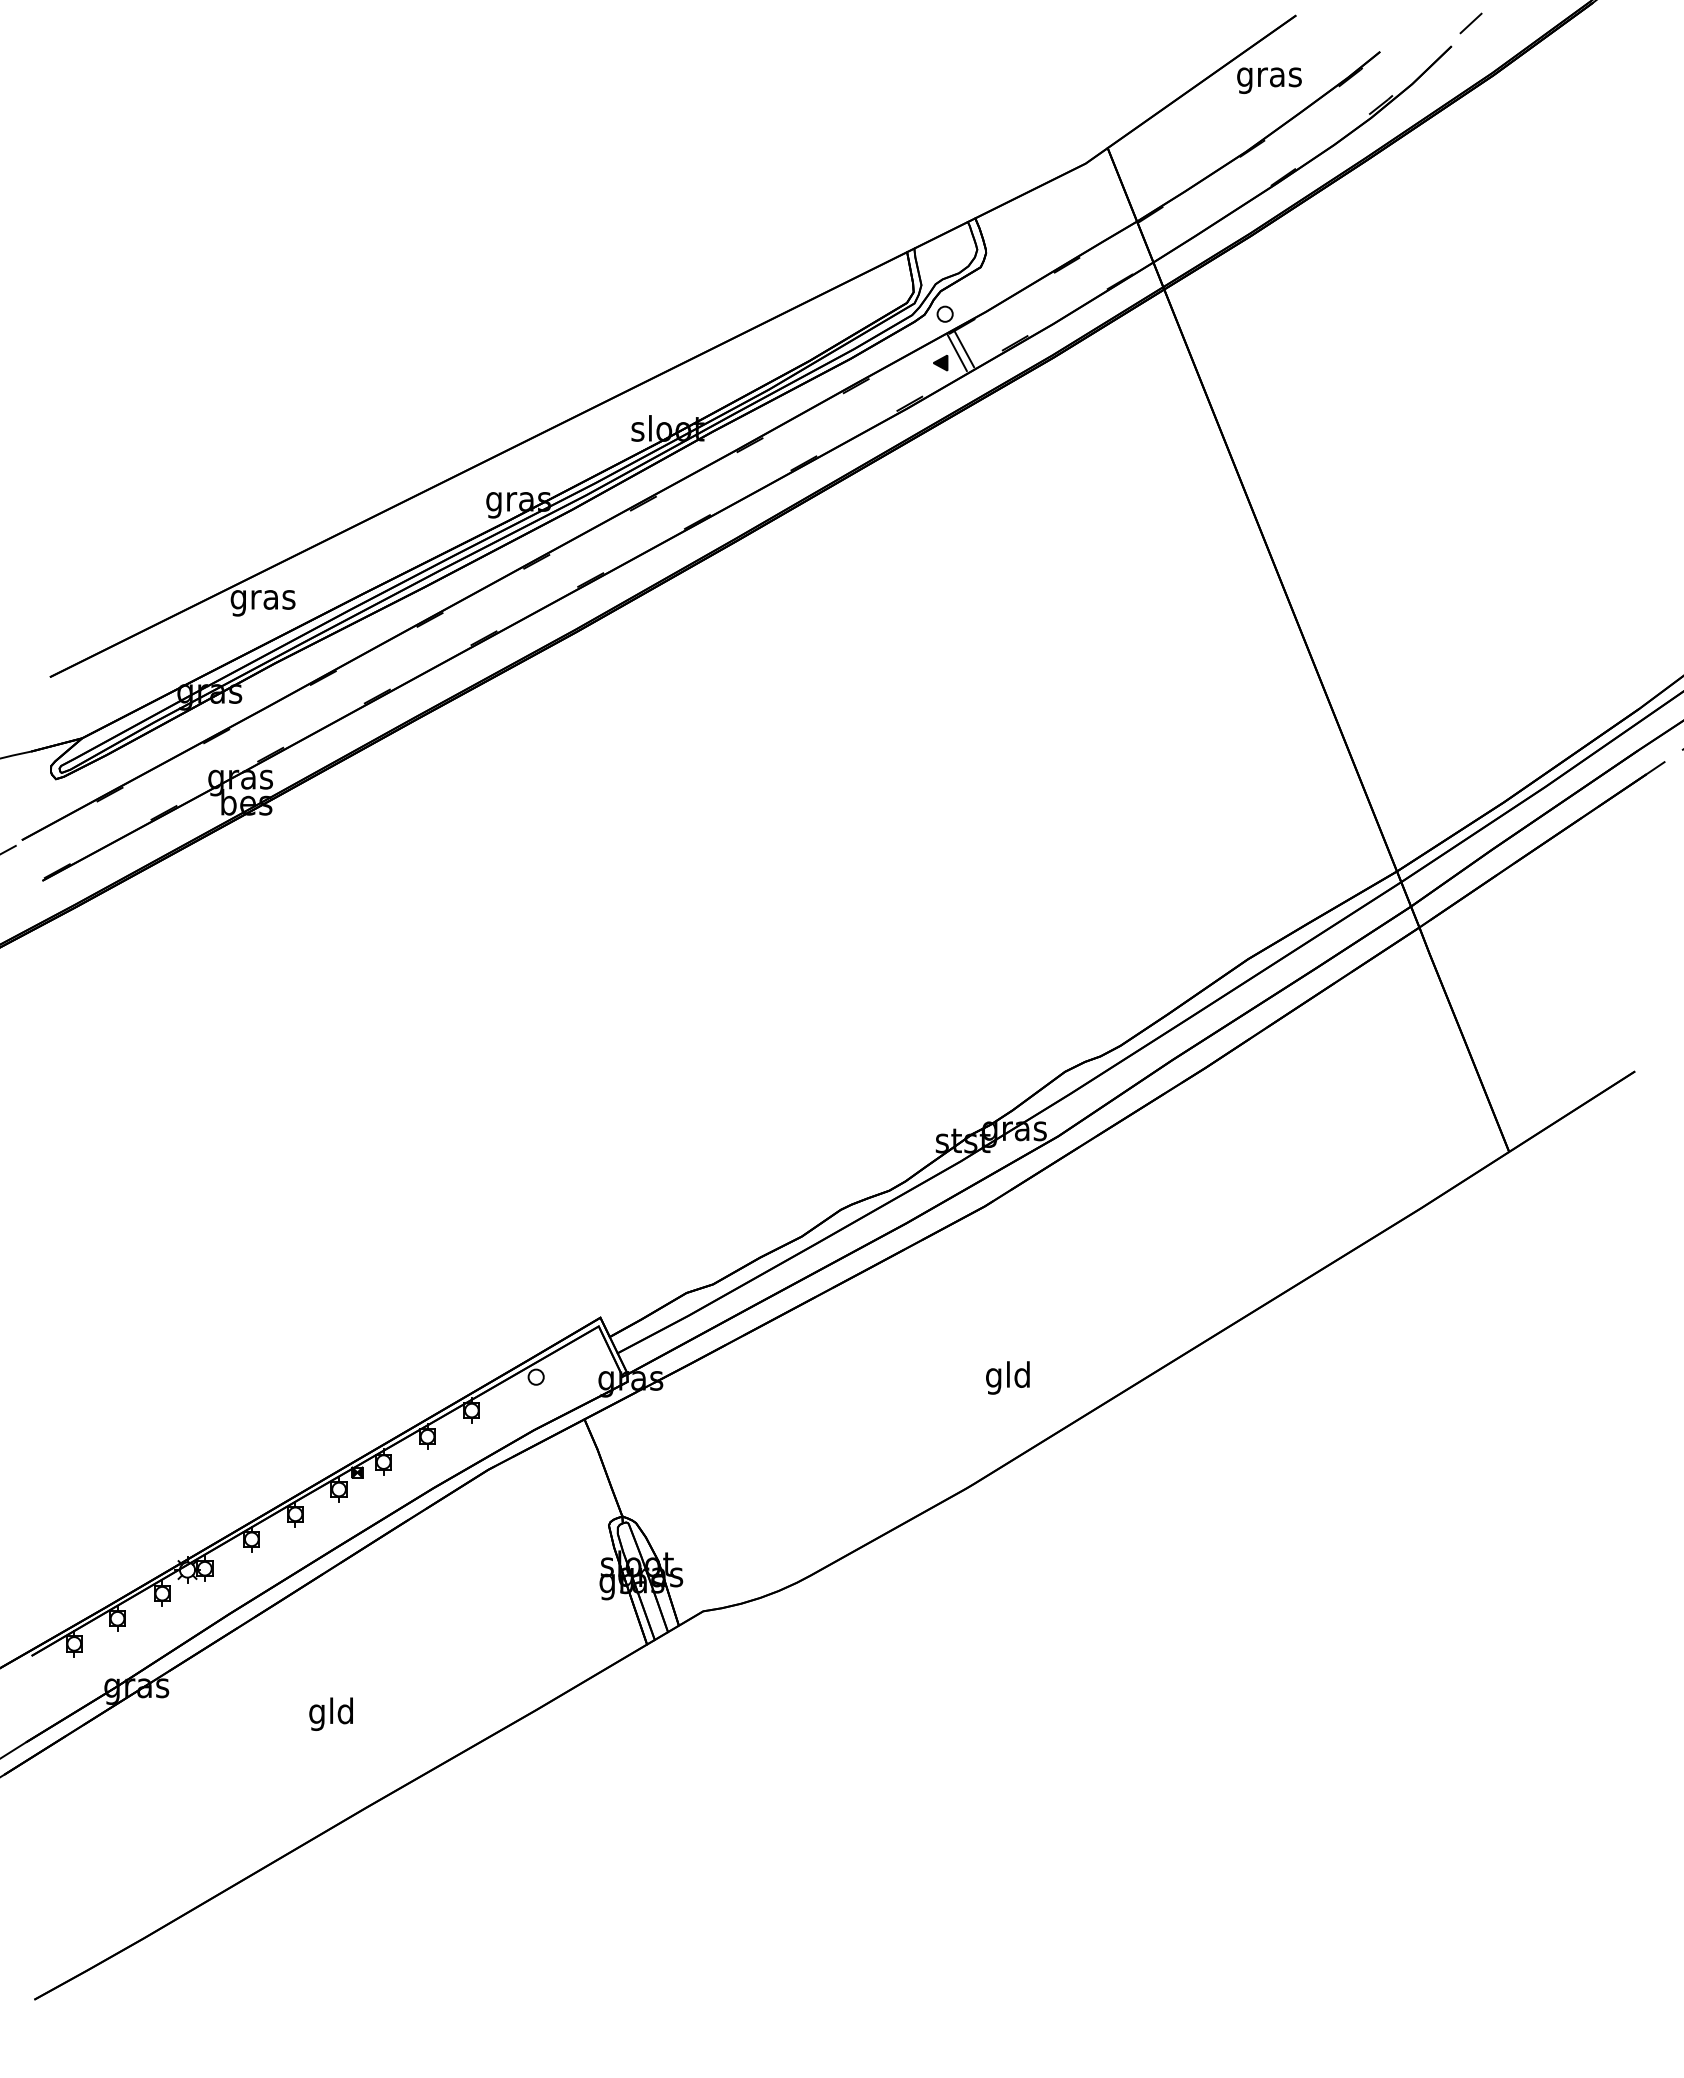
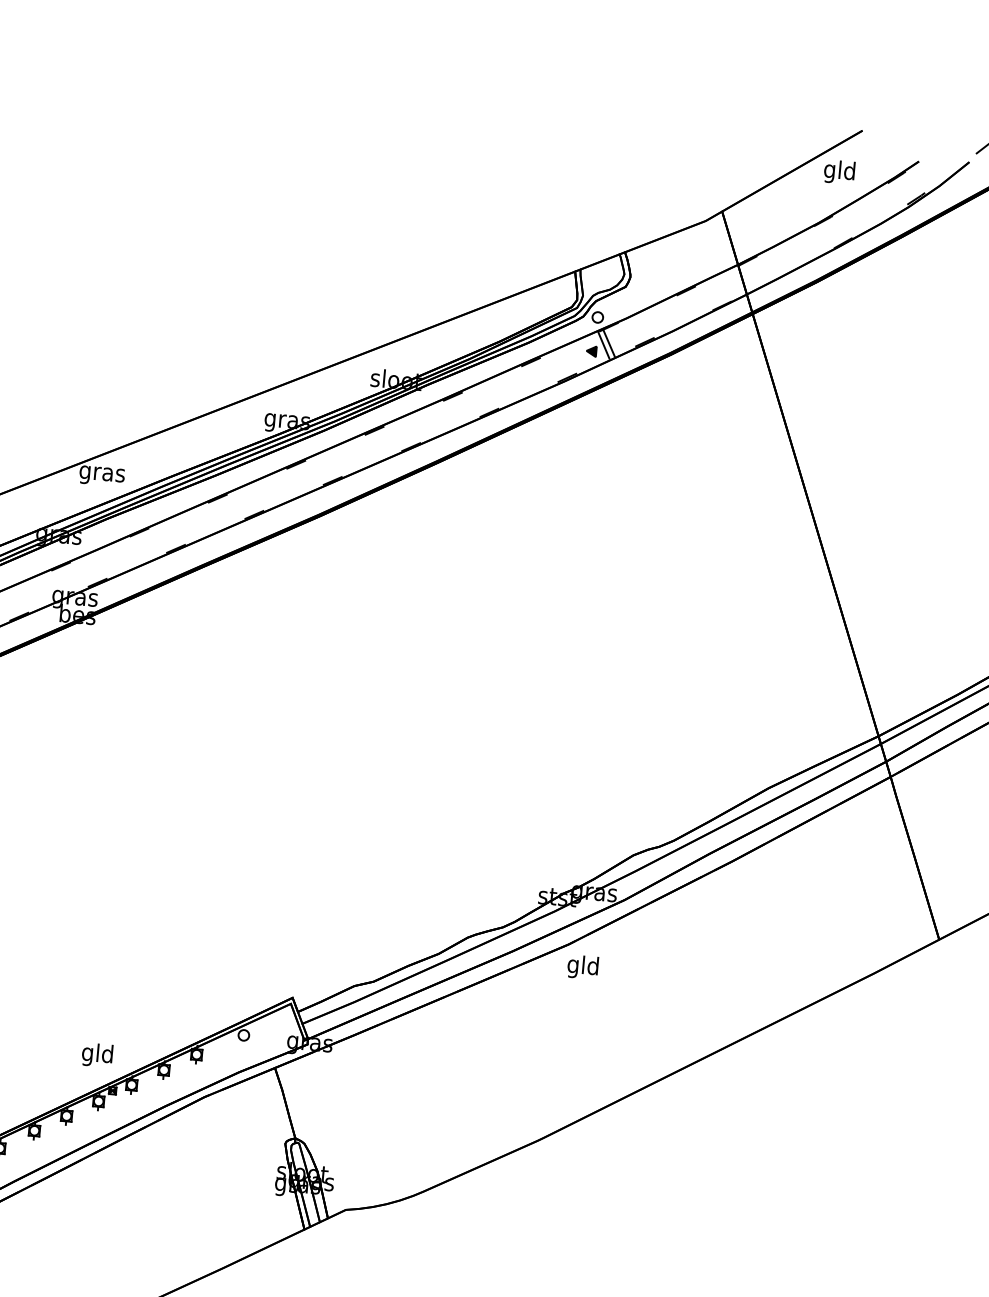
text: (1269, 77) -> (839, 172), gras -> gld
text: (1007, 1377) -> (582, 966), moved
text: (330, 1713) -> (96, 1054), moved

